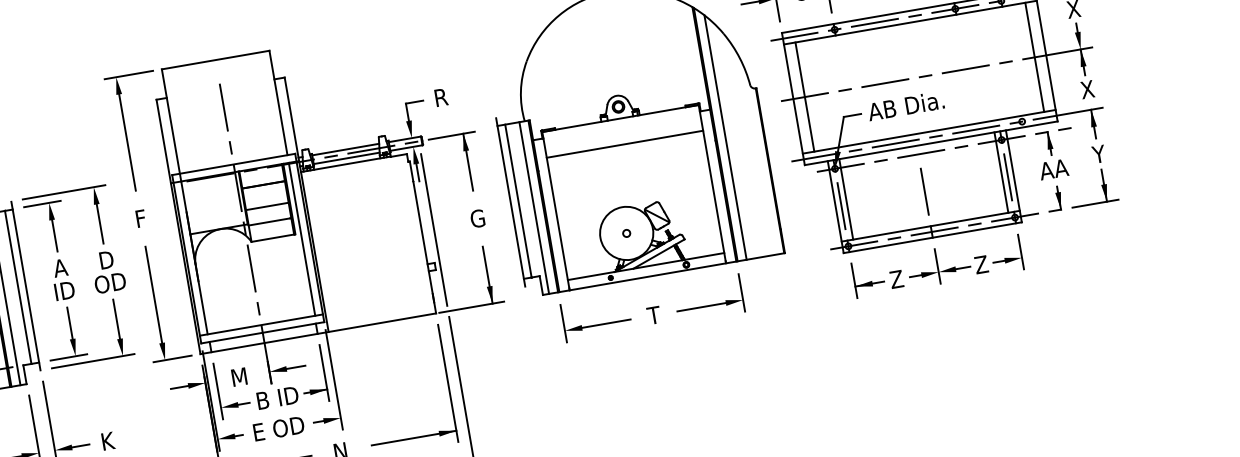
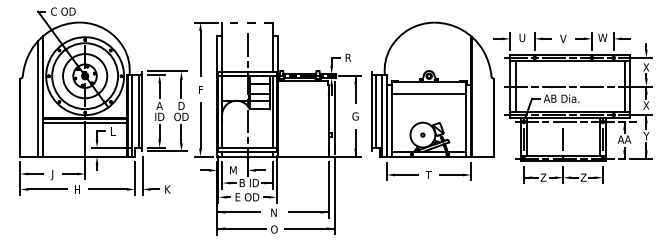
line: (215, 59) -> (247, 22), solid -> dashed
line: (726, 136) -> (476, 98), removed

